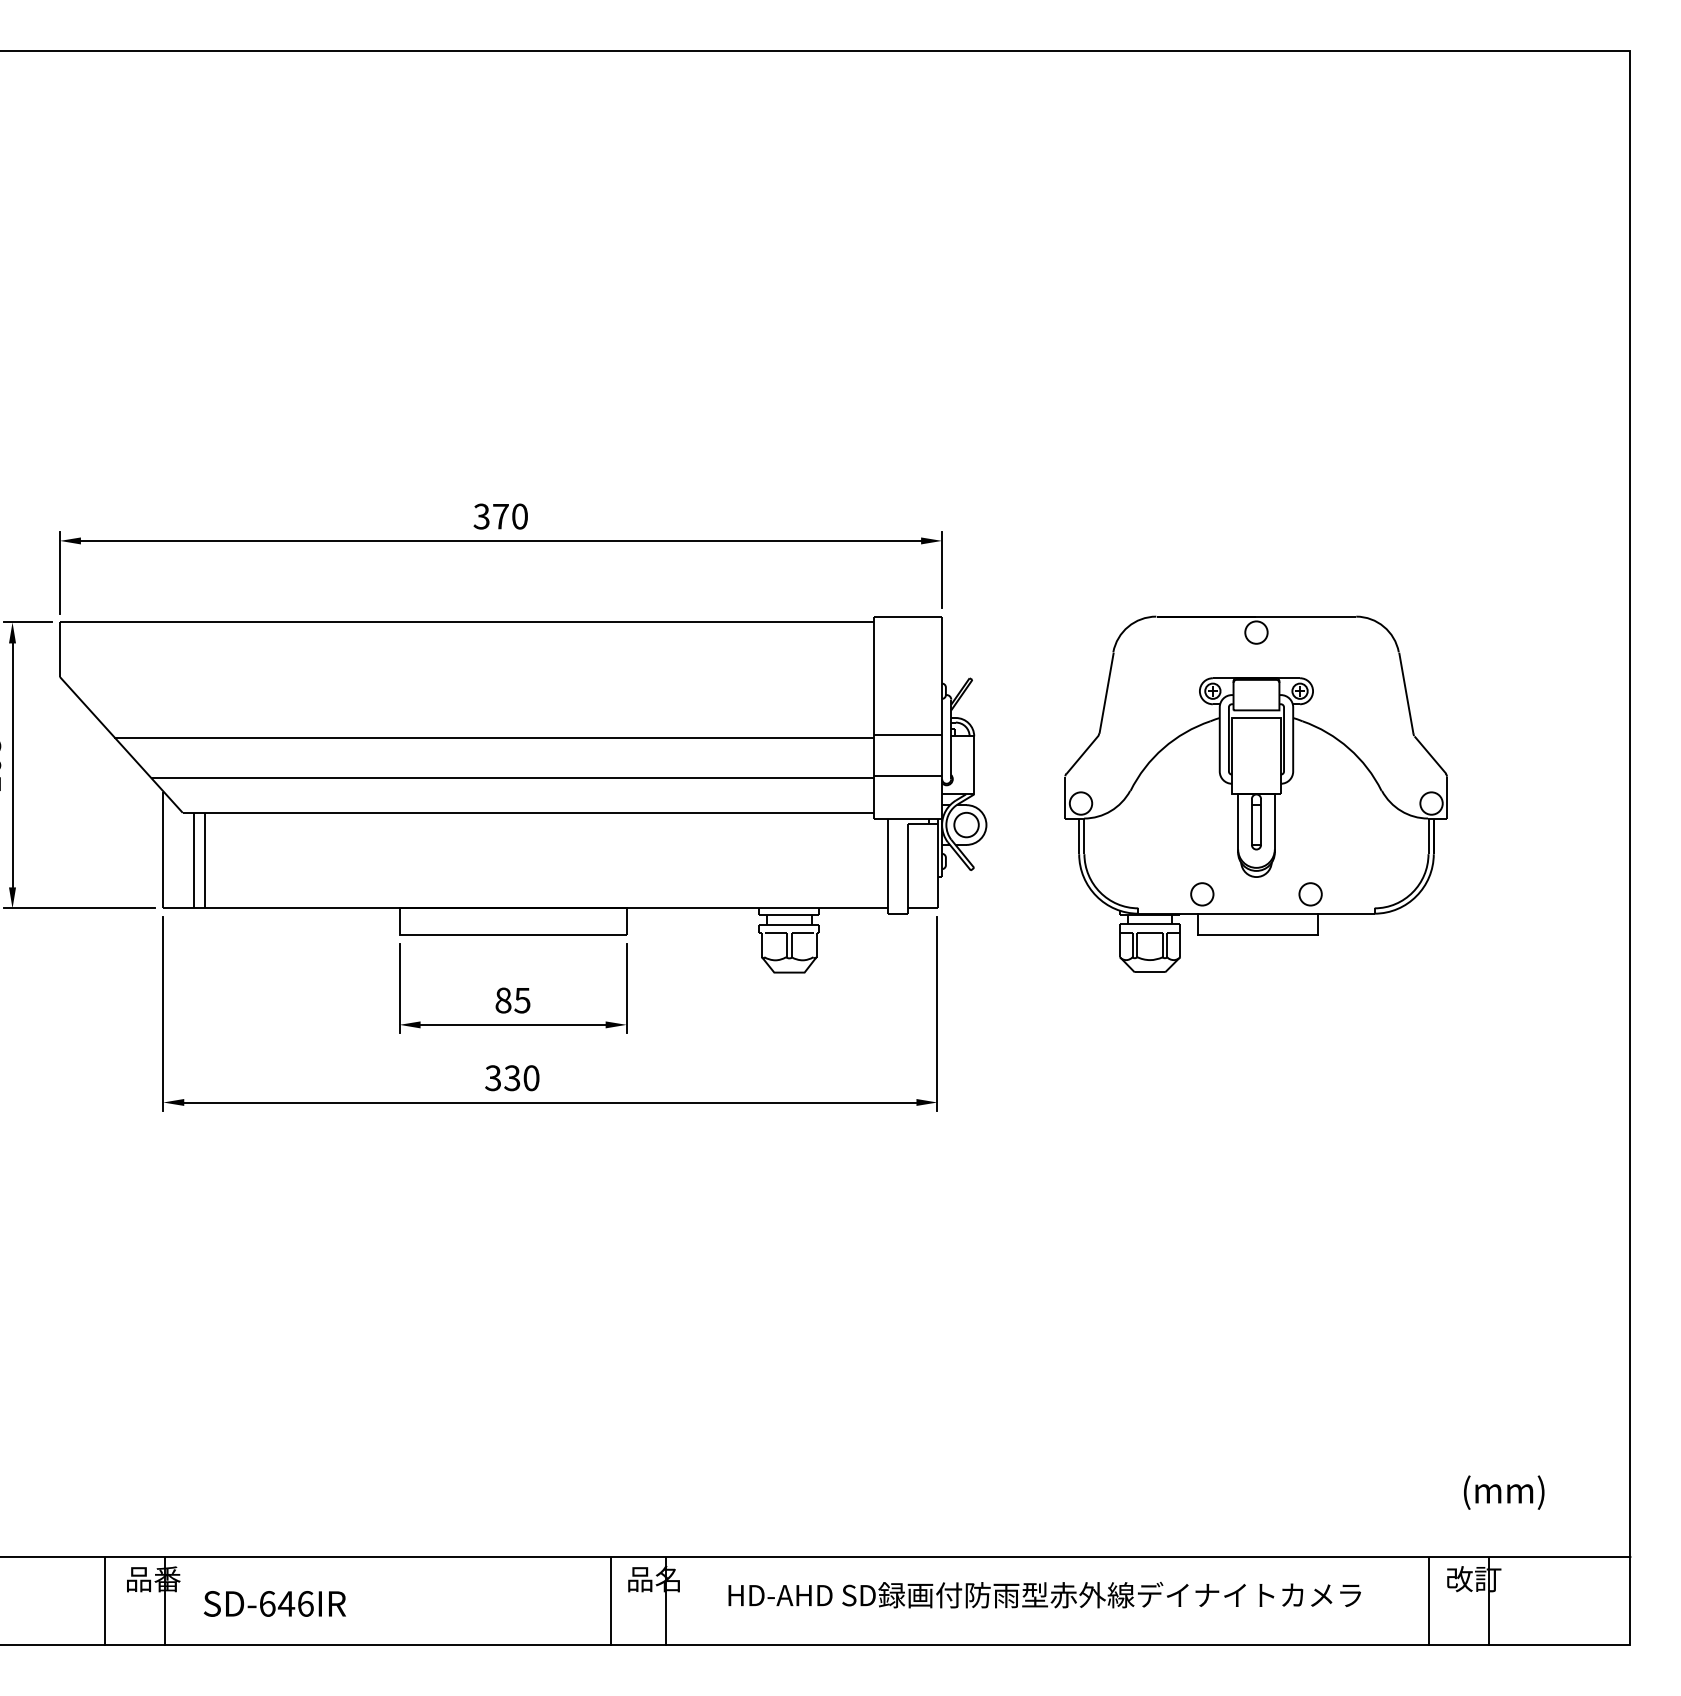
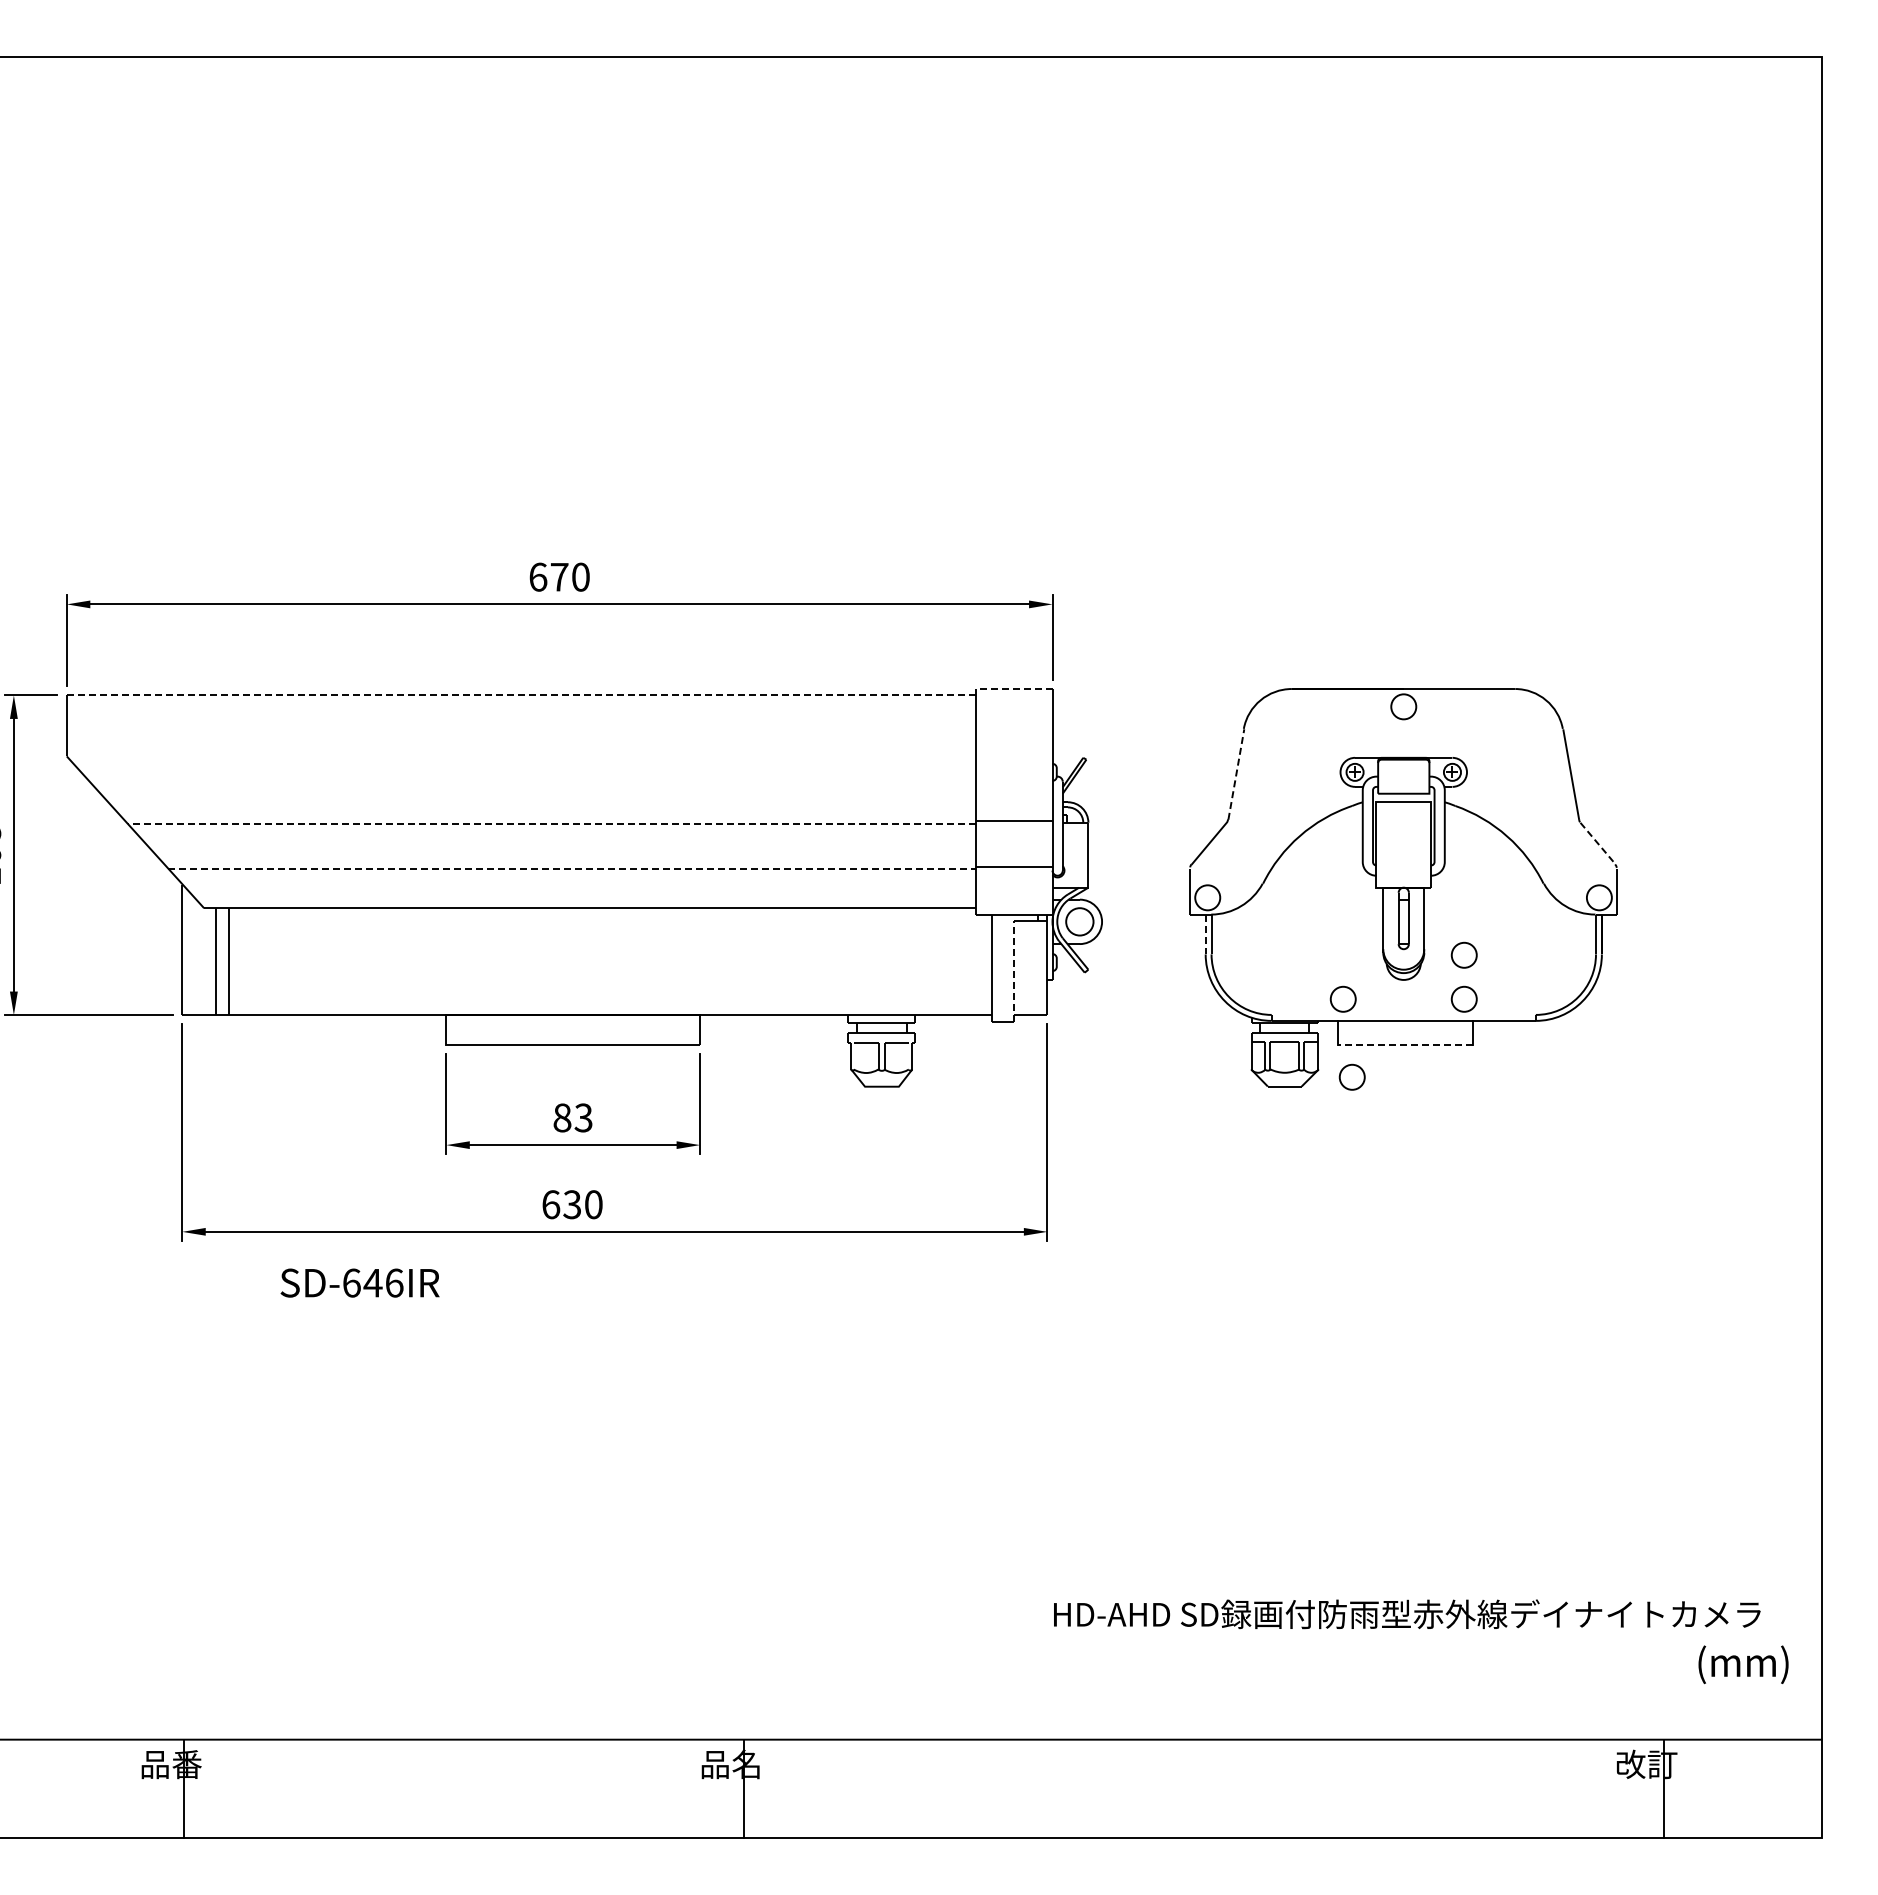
text: (482, 515) -> (538, 576), 370 -> 670
line: (907, 617) -> (1013, 689), solid -> dashed
line: (466, 622) -> (521, 695), solid -> dashed
line: (1106, 693) -> (1236, 774), solid -> dashed
line: (493, 737) -> (551, 824), solid -> dashed
line: (1430, 754) -> (1598, 843), solid -> dashed
line: (512, 777) -> (572, 868), solid -> dashed
line: (1079, 836) -> (1205, 934), solid -> dashed
part: (1309, 854) -> (1463, 954), added
line: (908, 868) -> (1014, 970), solid -> dashed
line: (1257, 934) -> (1404, 1044), solid -> dashed
part: (1209, 963) -> (1351, 1076), added
text: (522, 1000) -> (583, 1117), 85 -> 83
text: (492, 1078) -> (550, 1204), 330 -> 630
text: (1504, 1492) -> (1743, 1664), moved
text: (1045, 1595) -> (1407, 1614), moved
line: (105, 1601) -> (117, 1789), removed
line: (610, 1601) -> (682, 1789), removed
line: (1428, 1601) -> (1596, 1789), removed
text: (274, 1603) -> (359, 1282), moved

